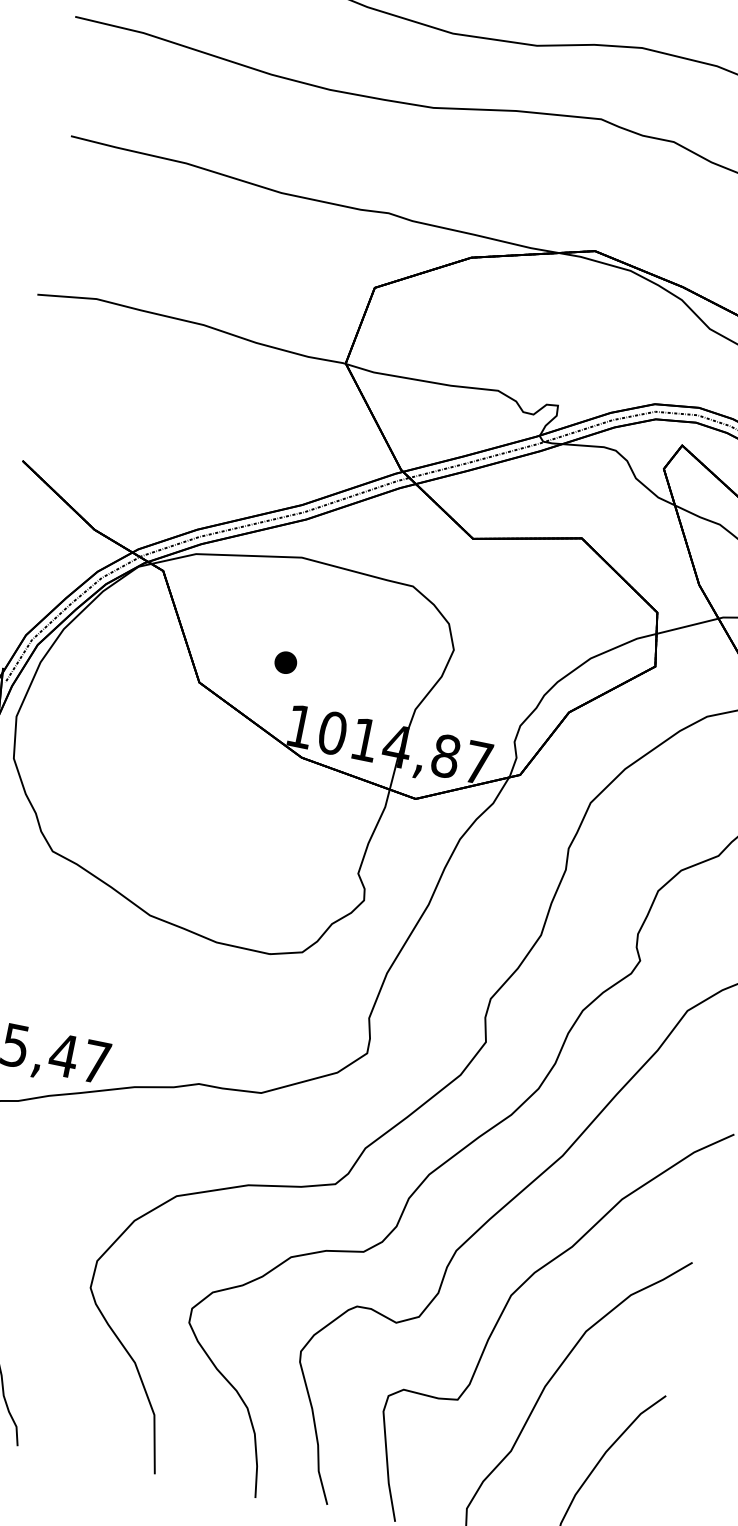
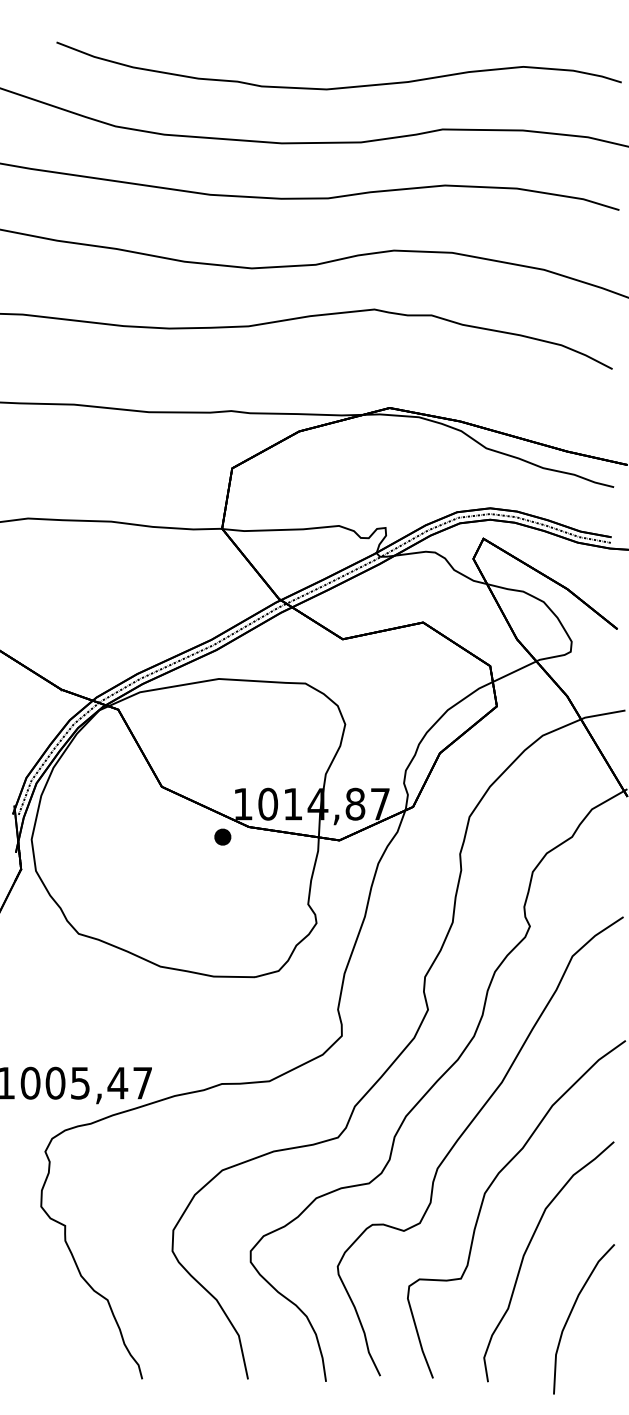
part: (285, 661) -> (222, 836), moved

